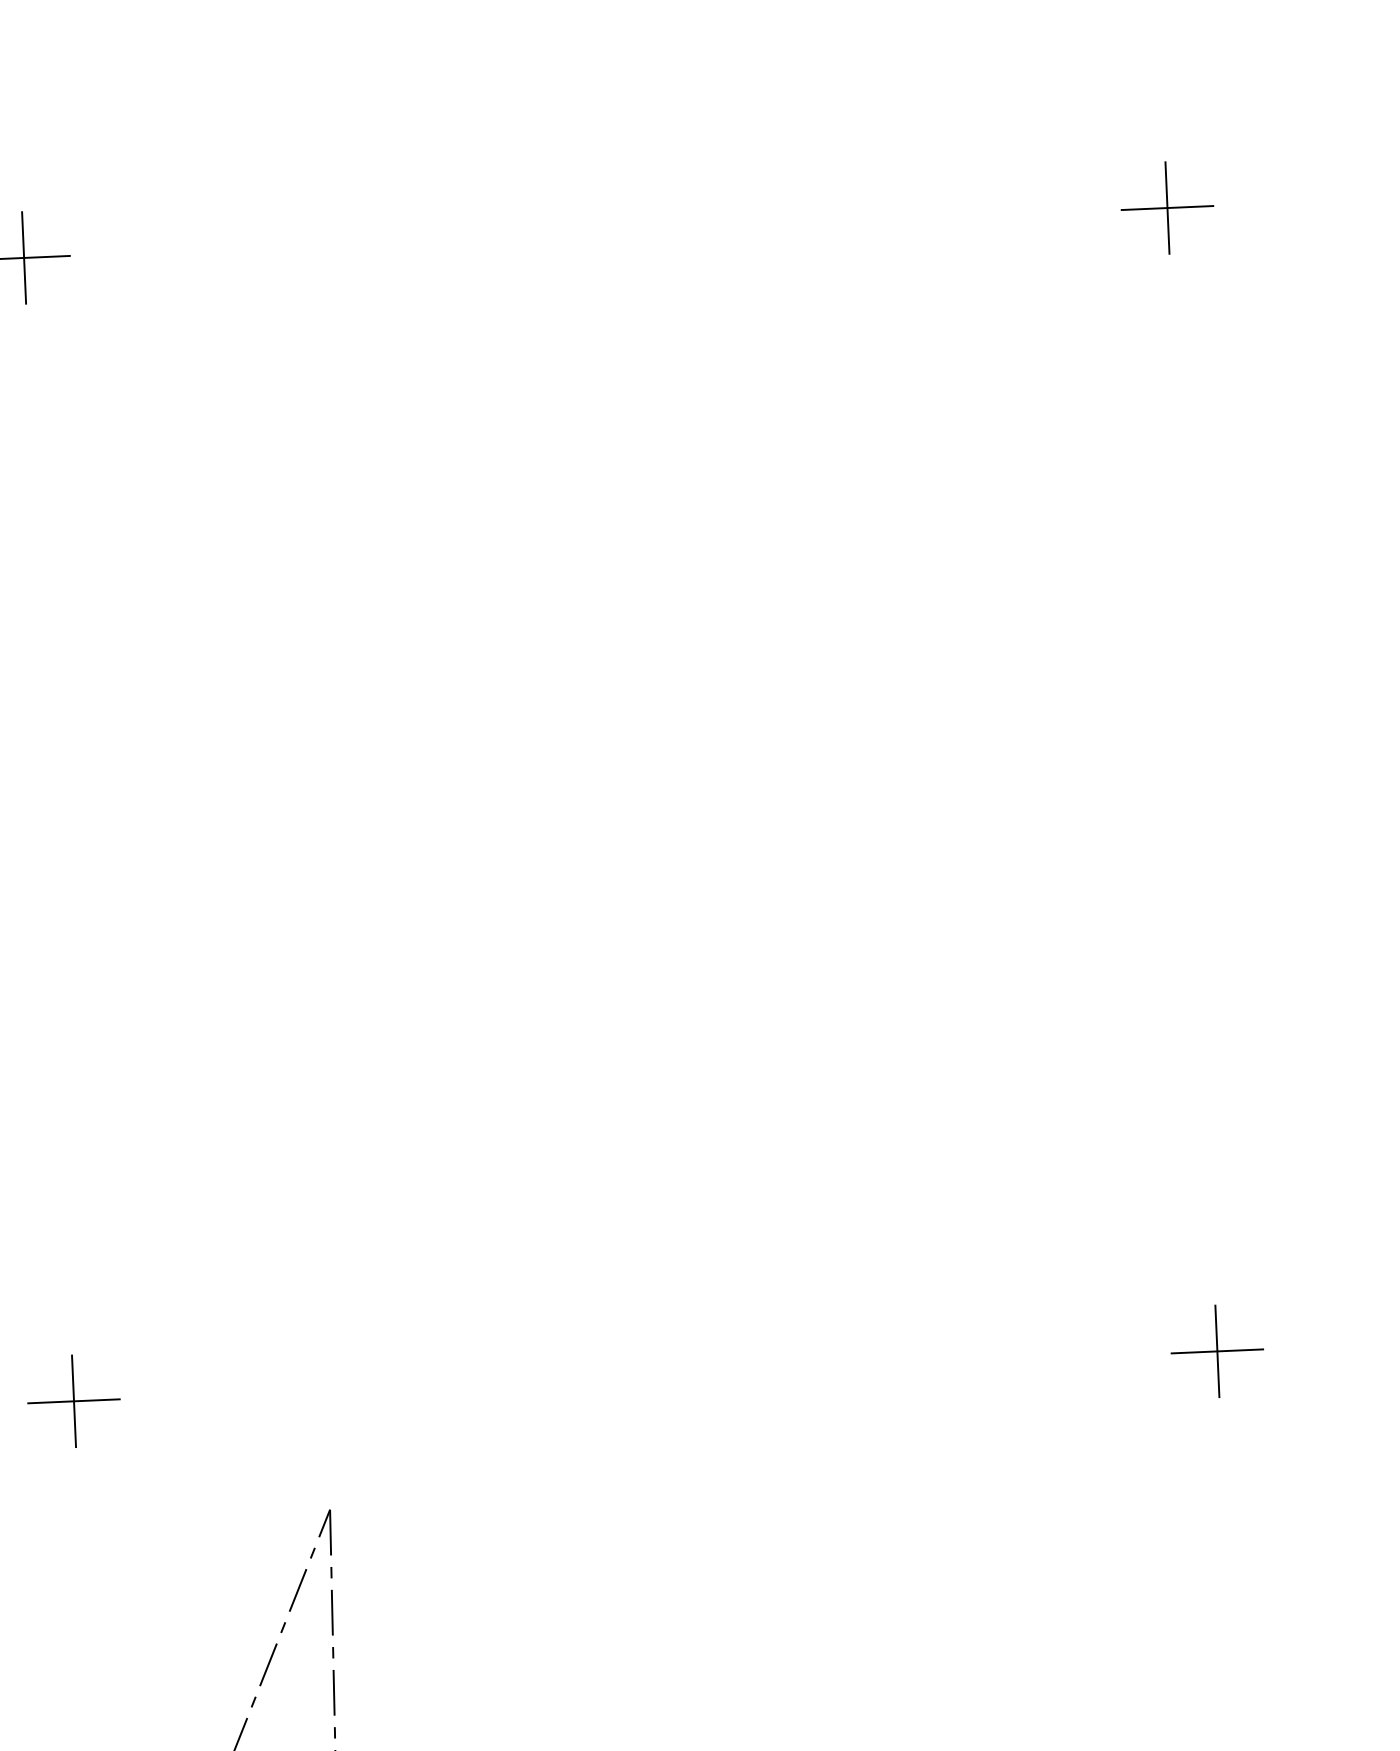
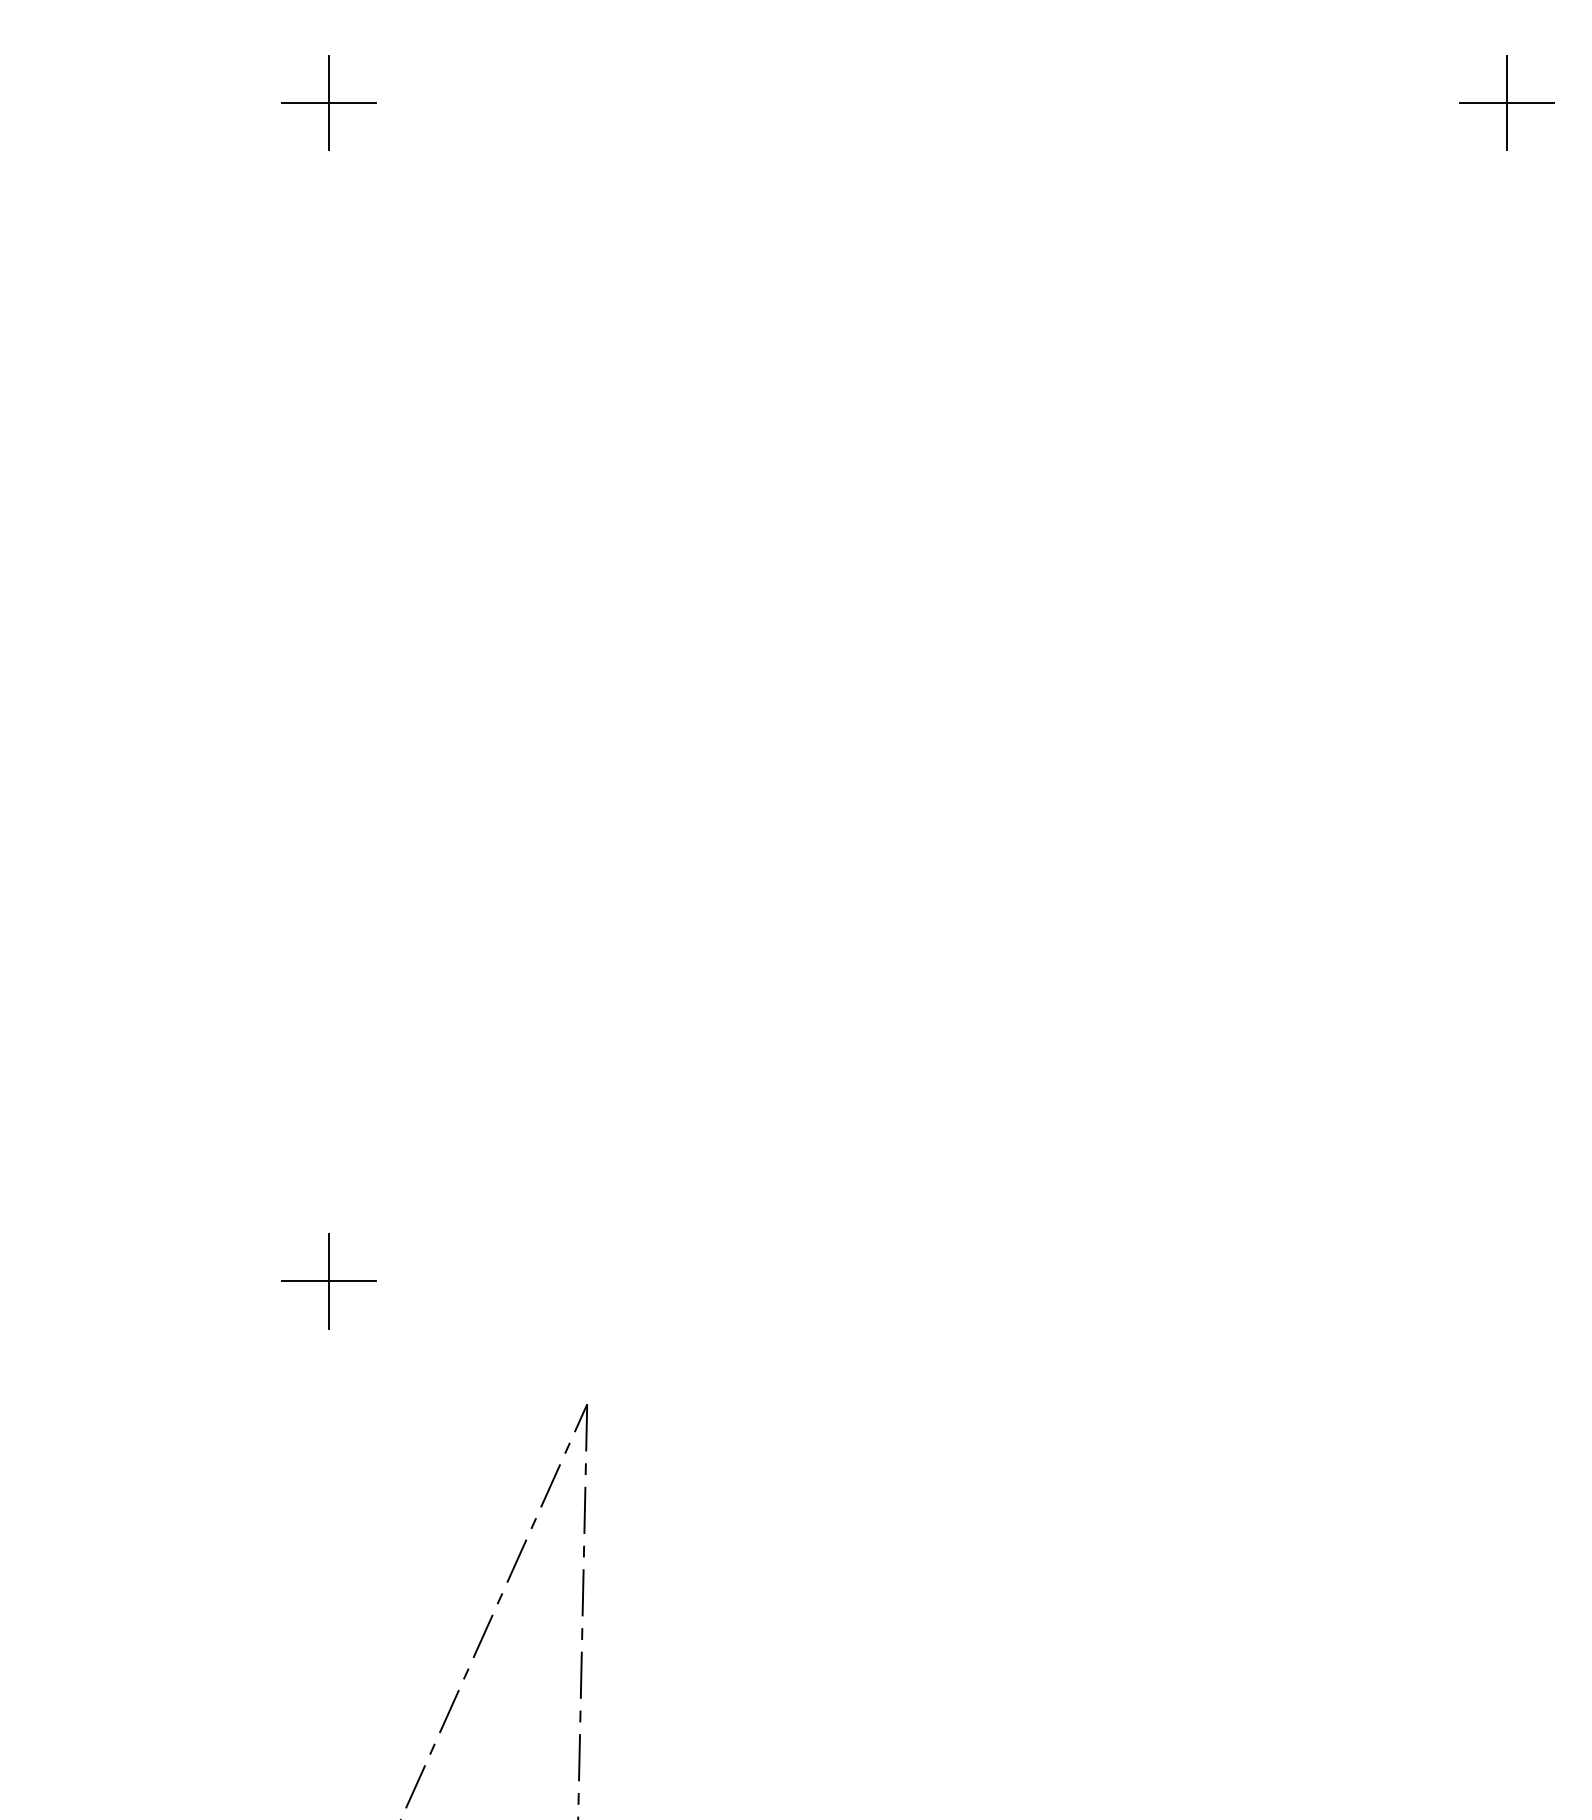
part: (1217, 1351) -> (1506, 1281), removed

